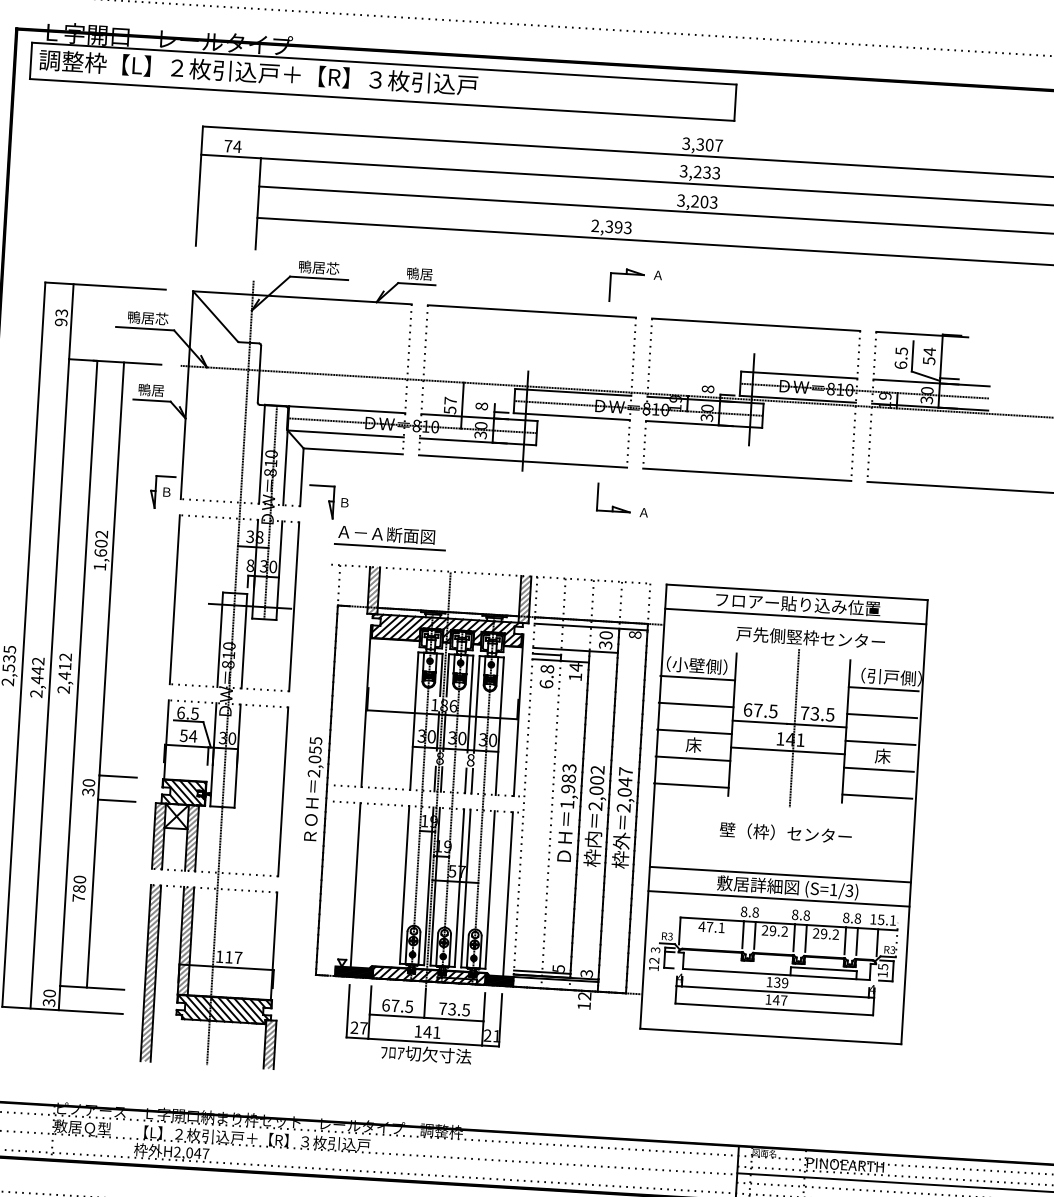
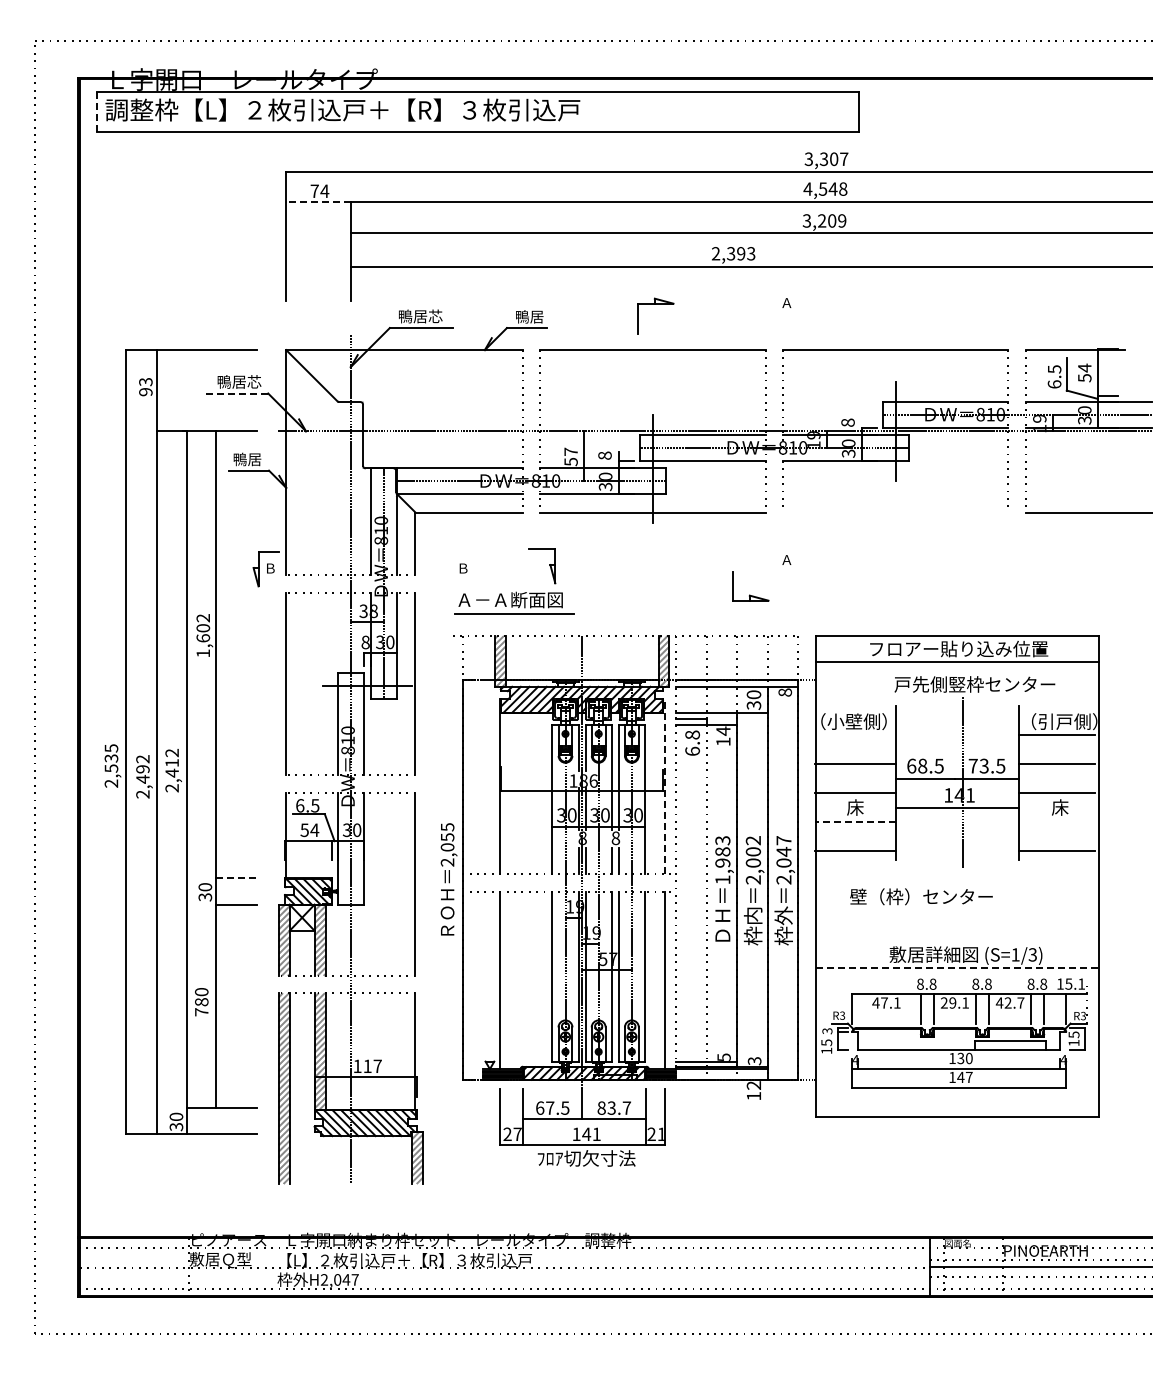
line: (31, 60) -> (96, 111), solid -> dashed
line: (231, 156) -> (318, 202), solid -> dashed
text: (700, 171) -> (825, 188), 3,233 -> 4,548
text: (714, 202) -> (842, 220), 3,203 -> 3,209
part: (627, 274) -> (655, 304), moved
line: (144, 328) -> (236, 393), solid -> dashed
line: (746, 474) -> (895, 512), removed
part: (328, 502) -> (549, 566), moved
part: (613, 505) -> (750, 594), moved
text: (37, 669) -> (142, 768), 2,442 -> 2,492
line: (697, 678) -> (855, 735), removed
text: (758, 709) -> (922, 765), 67.5 -> 68.5
line: (518, 715) -> (664, 786), solid -> dashed
line: (692, 758) -> (854, 822), solid -> dashed
line: (878, 769) -> (1056, 822), removed
line: (118, 776) -> (236, 878), solid -> dashed
text: (785, 832) -> (921, 896), moved
line: (779, 874) -> (956, 941), removed
line: (779, 899) -> (957, 968), solid -> dashed
text: (784, 931) -> (965, 1002), 29.2 -> 29.1
text: (825, 933) -> (1009, 1002), 29.2 -> 42.7
text: (654, 960) -> (826, 1042), 12 -> 15
text: (784, 983) -> (968, 1058), 139 -> 130
text: (453, 1008) -> (613, 1107), 73.5 -> 83.7

